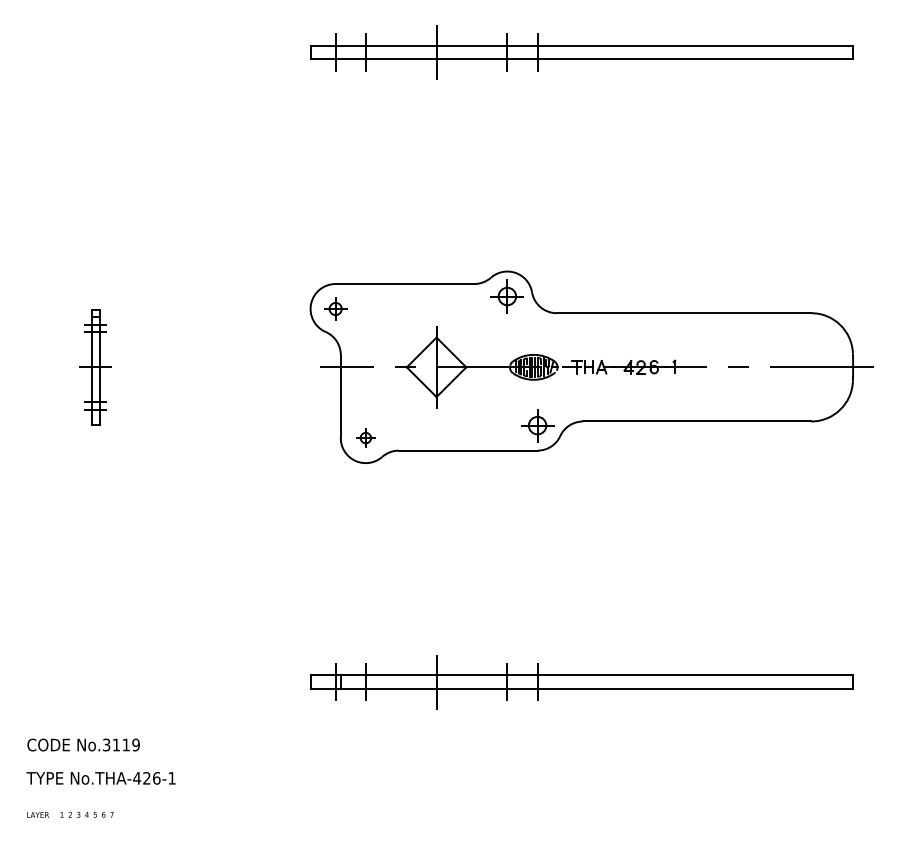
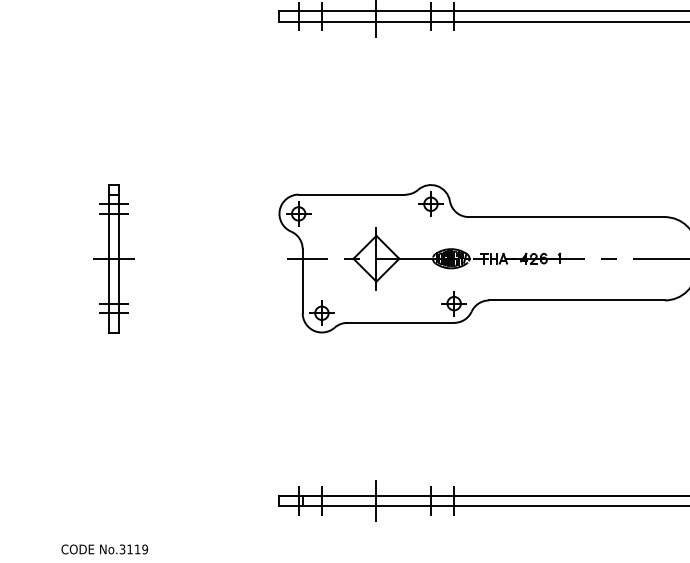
part: (335, 308) -> (298, 213), size x1.43
part: (95, 367) -> (113, 258), size x1.67
part: (365, 437) -> (321, 312), size x1.67

